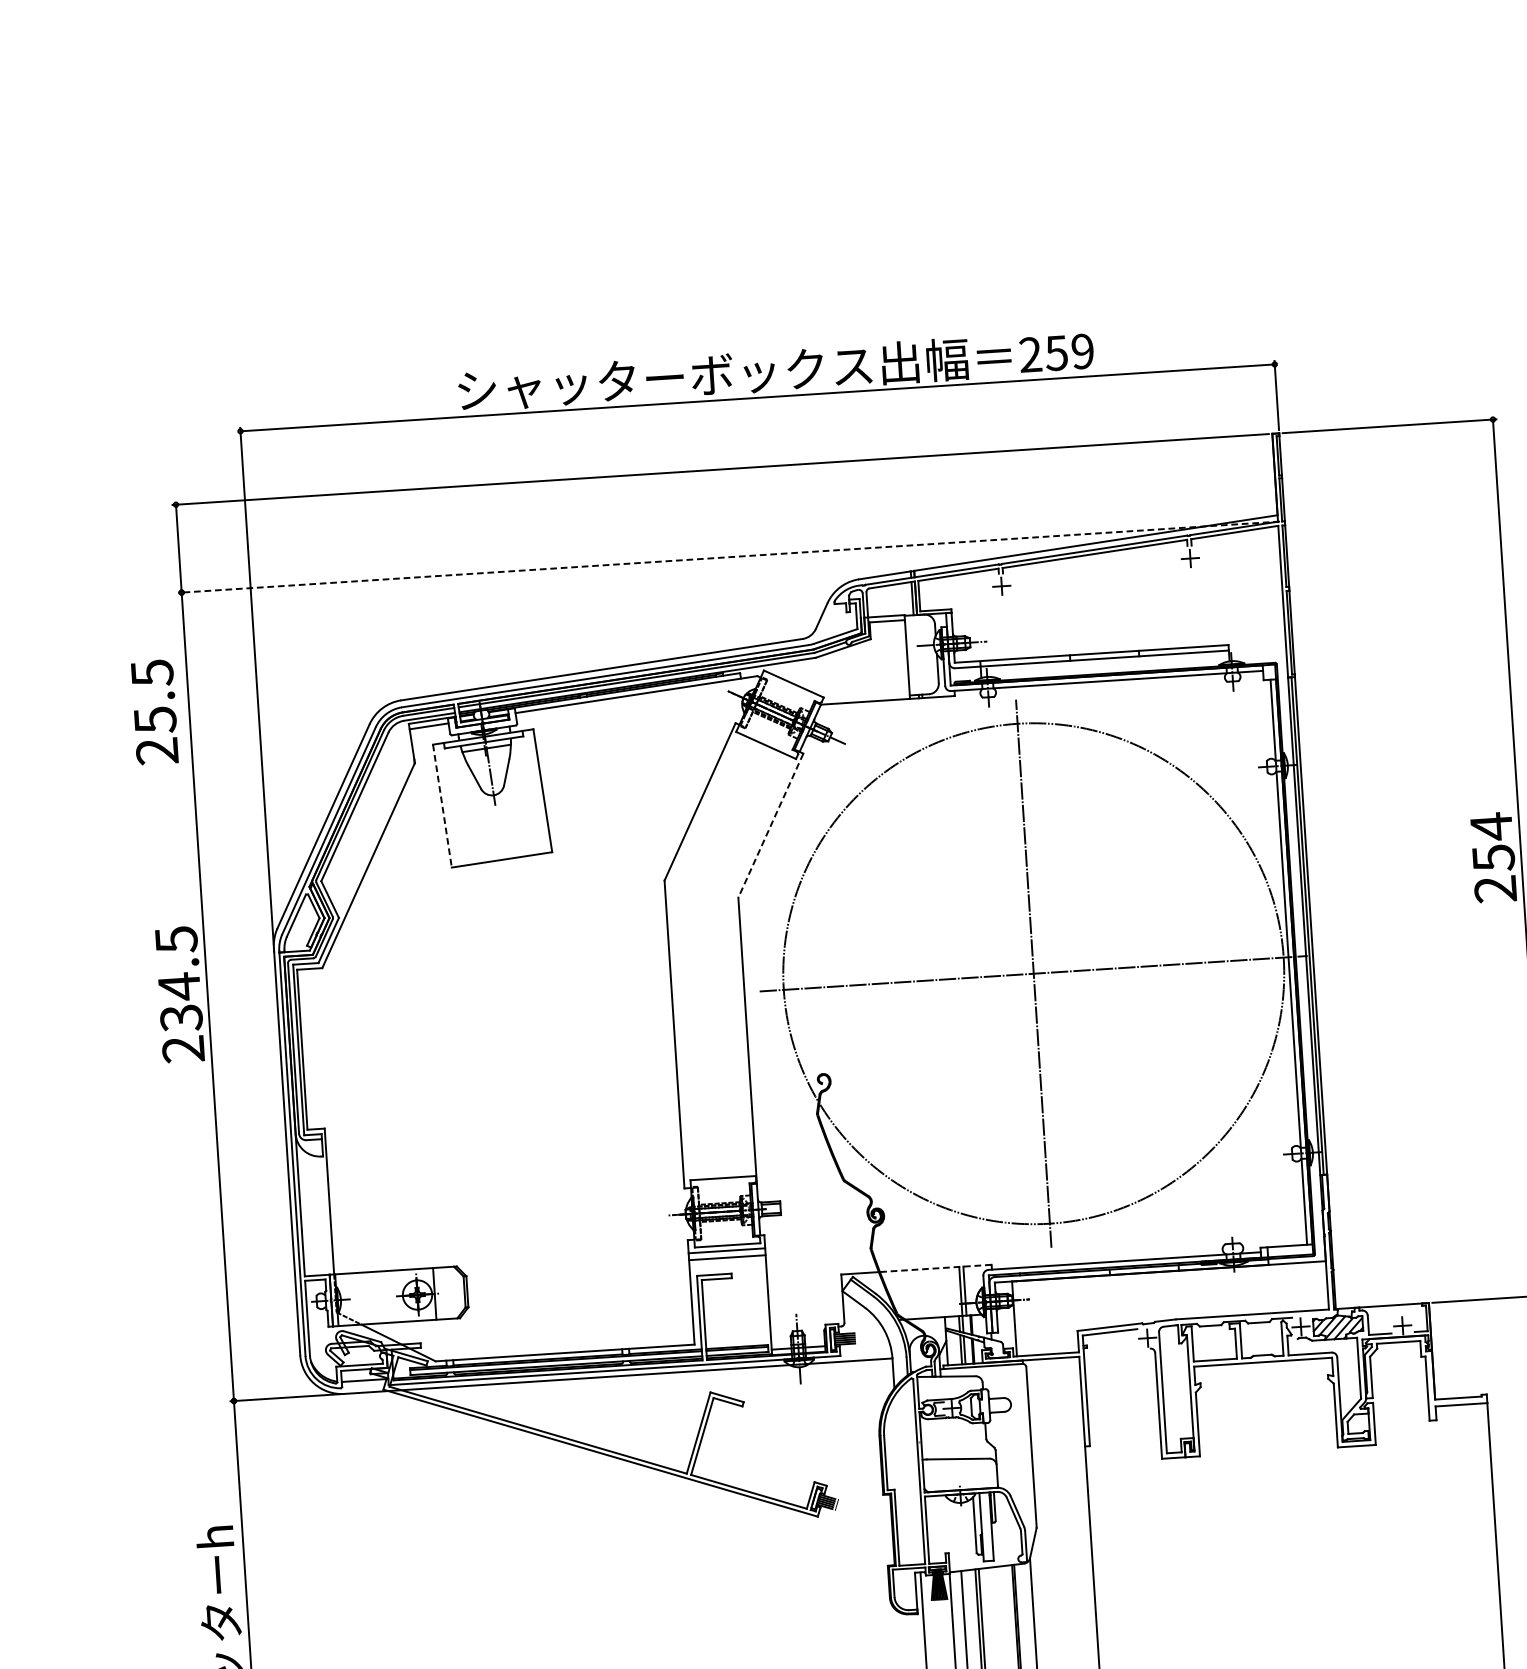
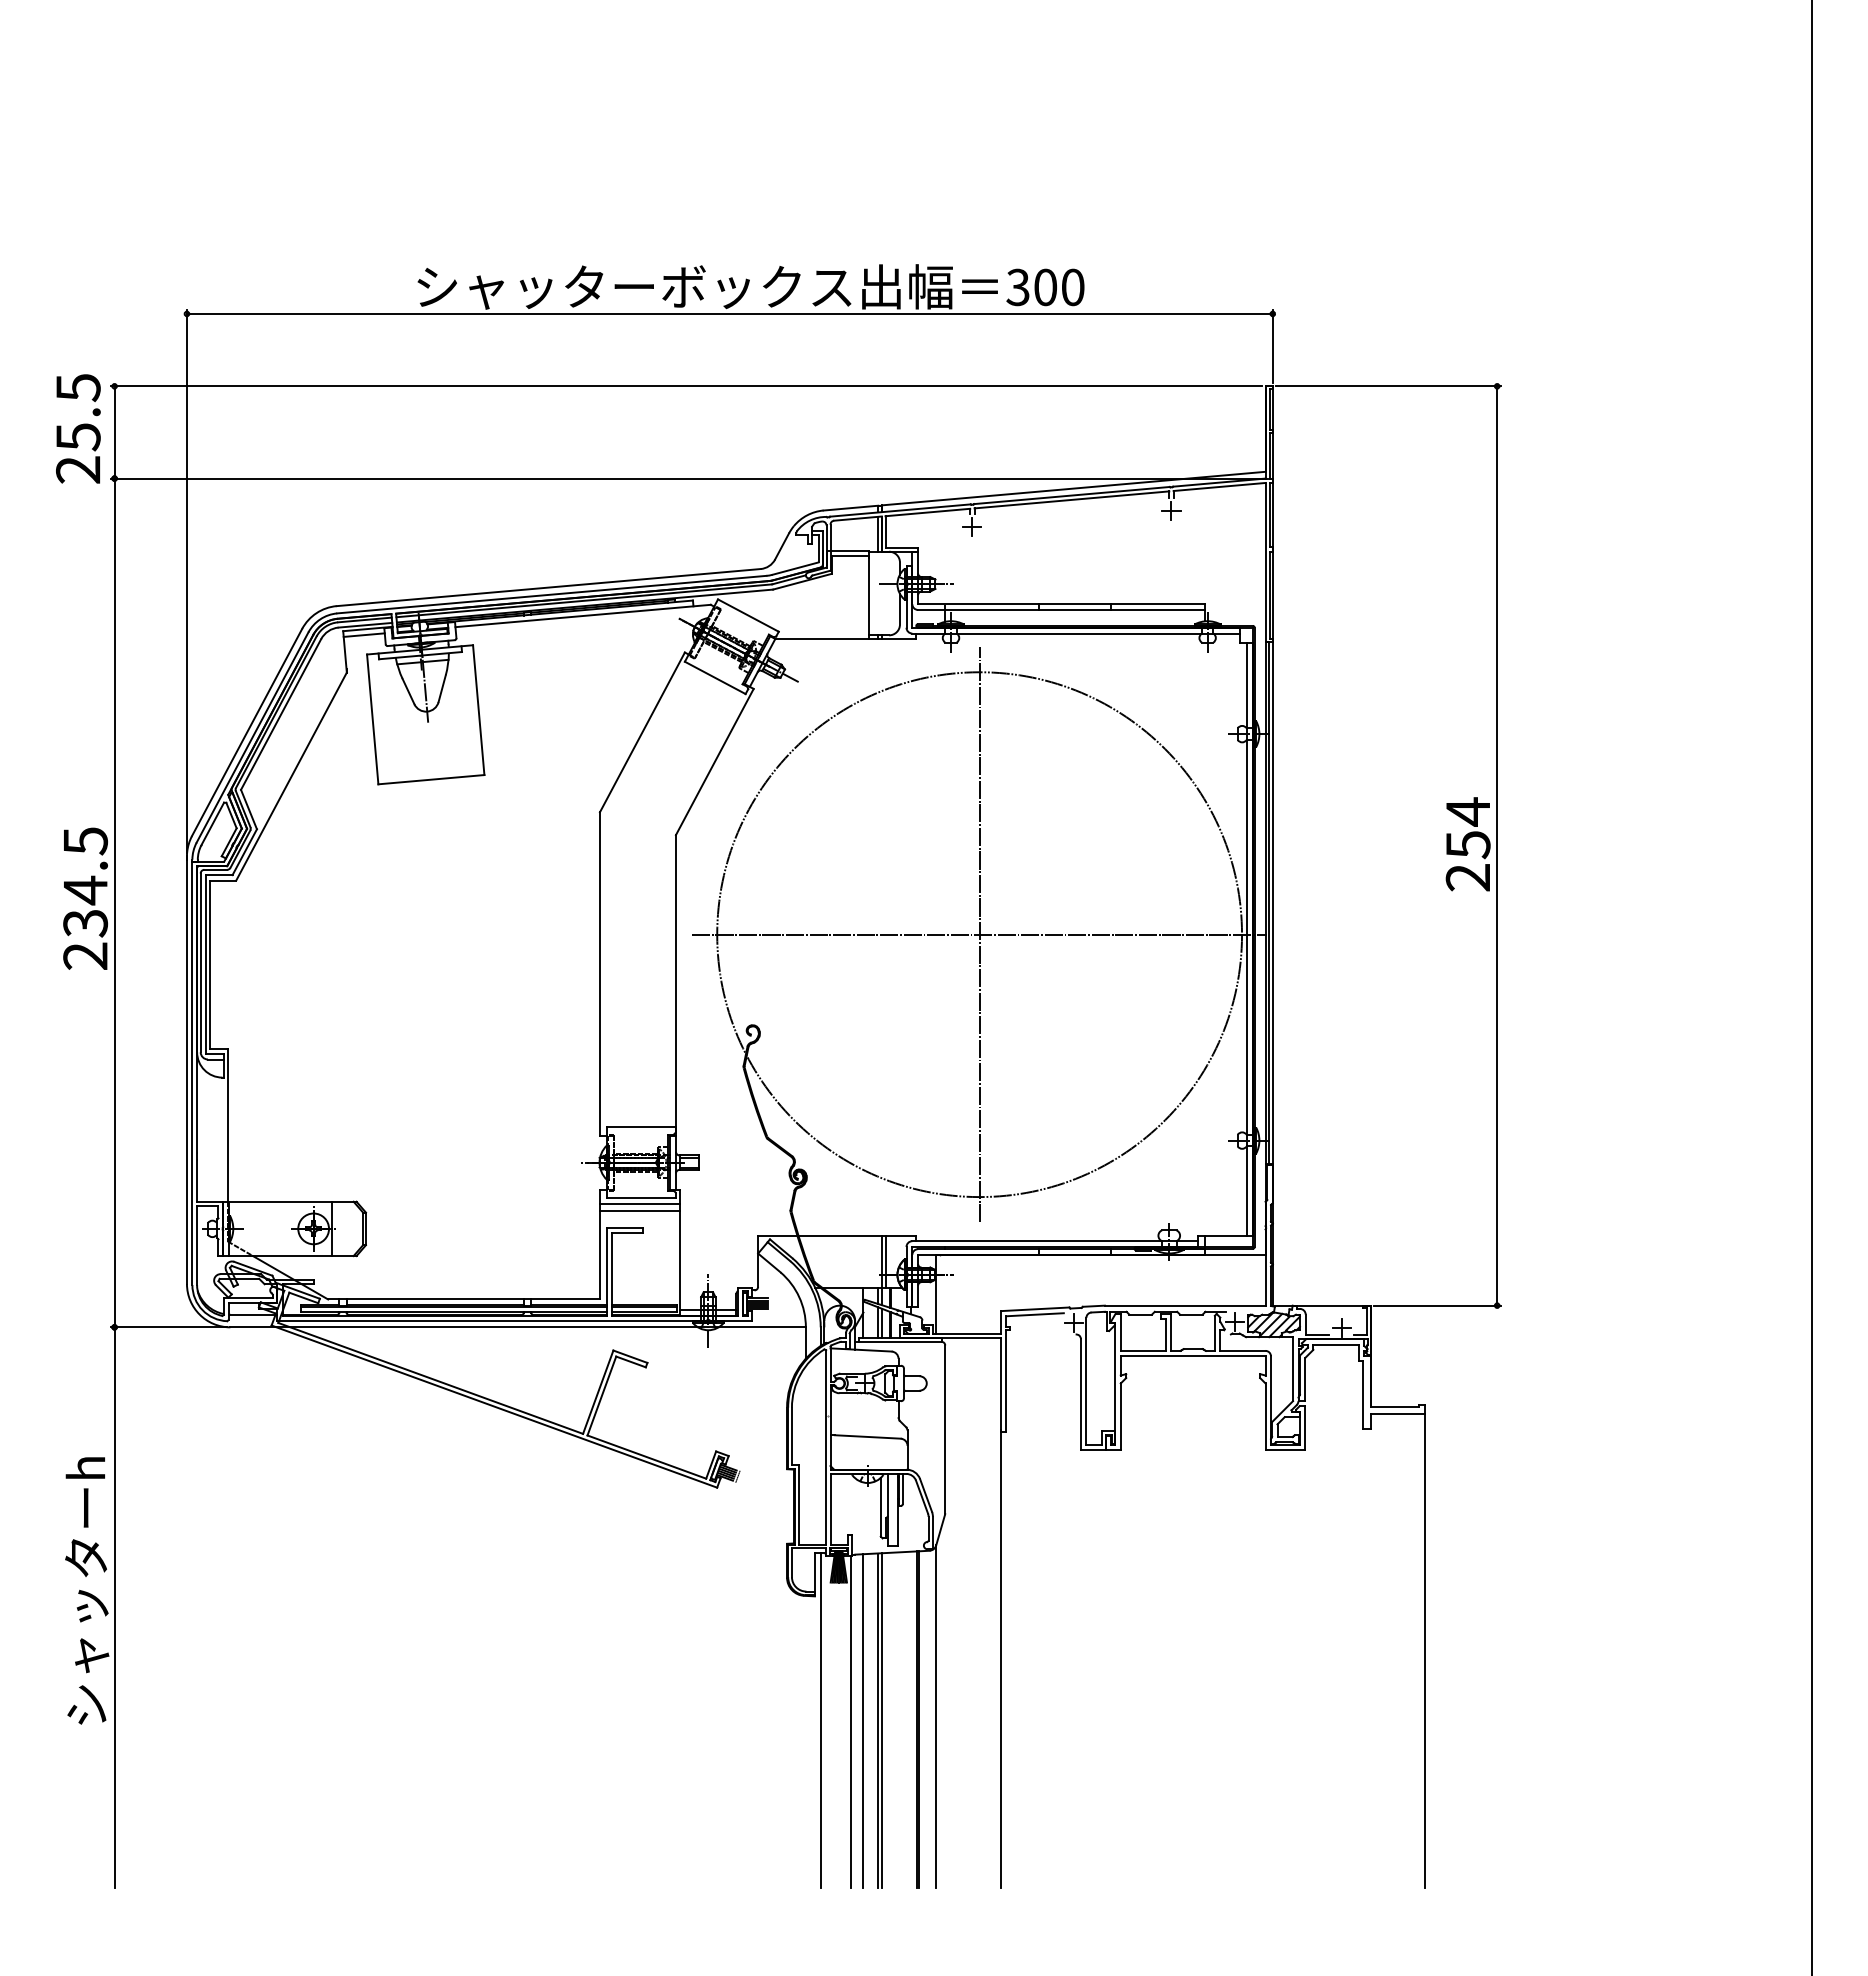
text: (1056, 353) -> (1045, 287), 259 -> 300
line: (728, 557) -> (688, 478), dashed -> solid
text: (154, 711) -> (78, 428), moved
line: (442, 806) -> (372, 719), dashed -> solid
line: (770, 826) -> (714, 762), dashed -> solid
line: (936, 1268) -> (857, 1236), dashed -> solid

